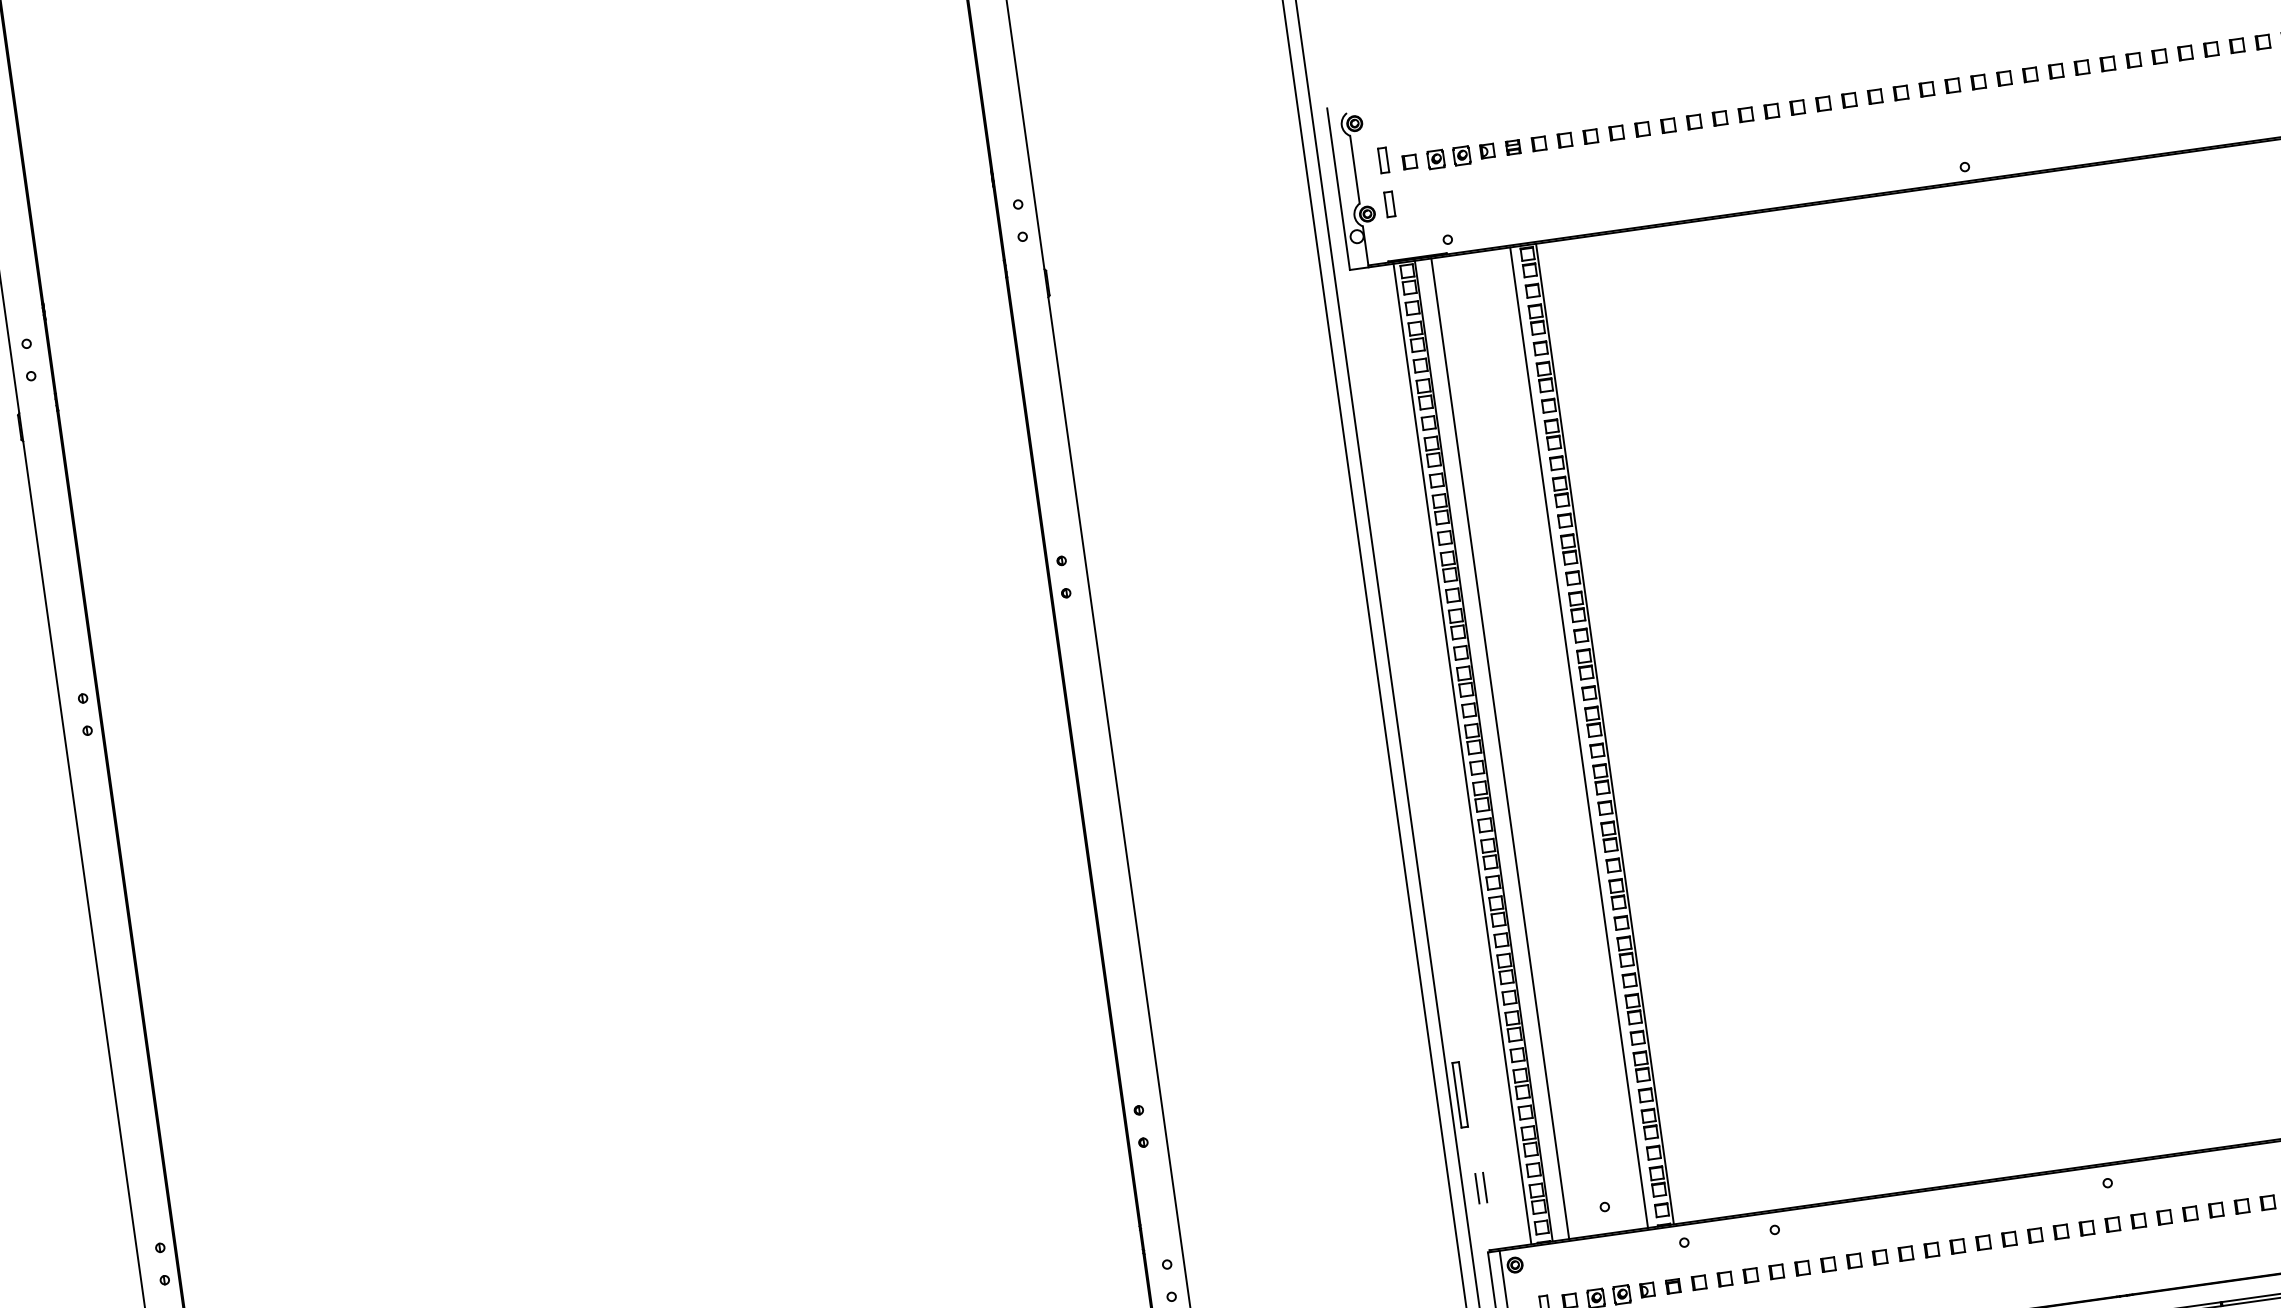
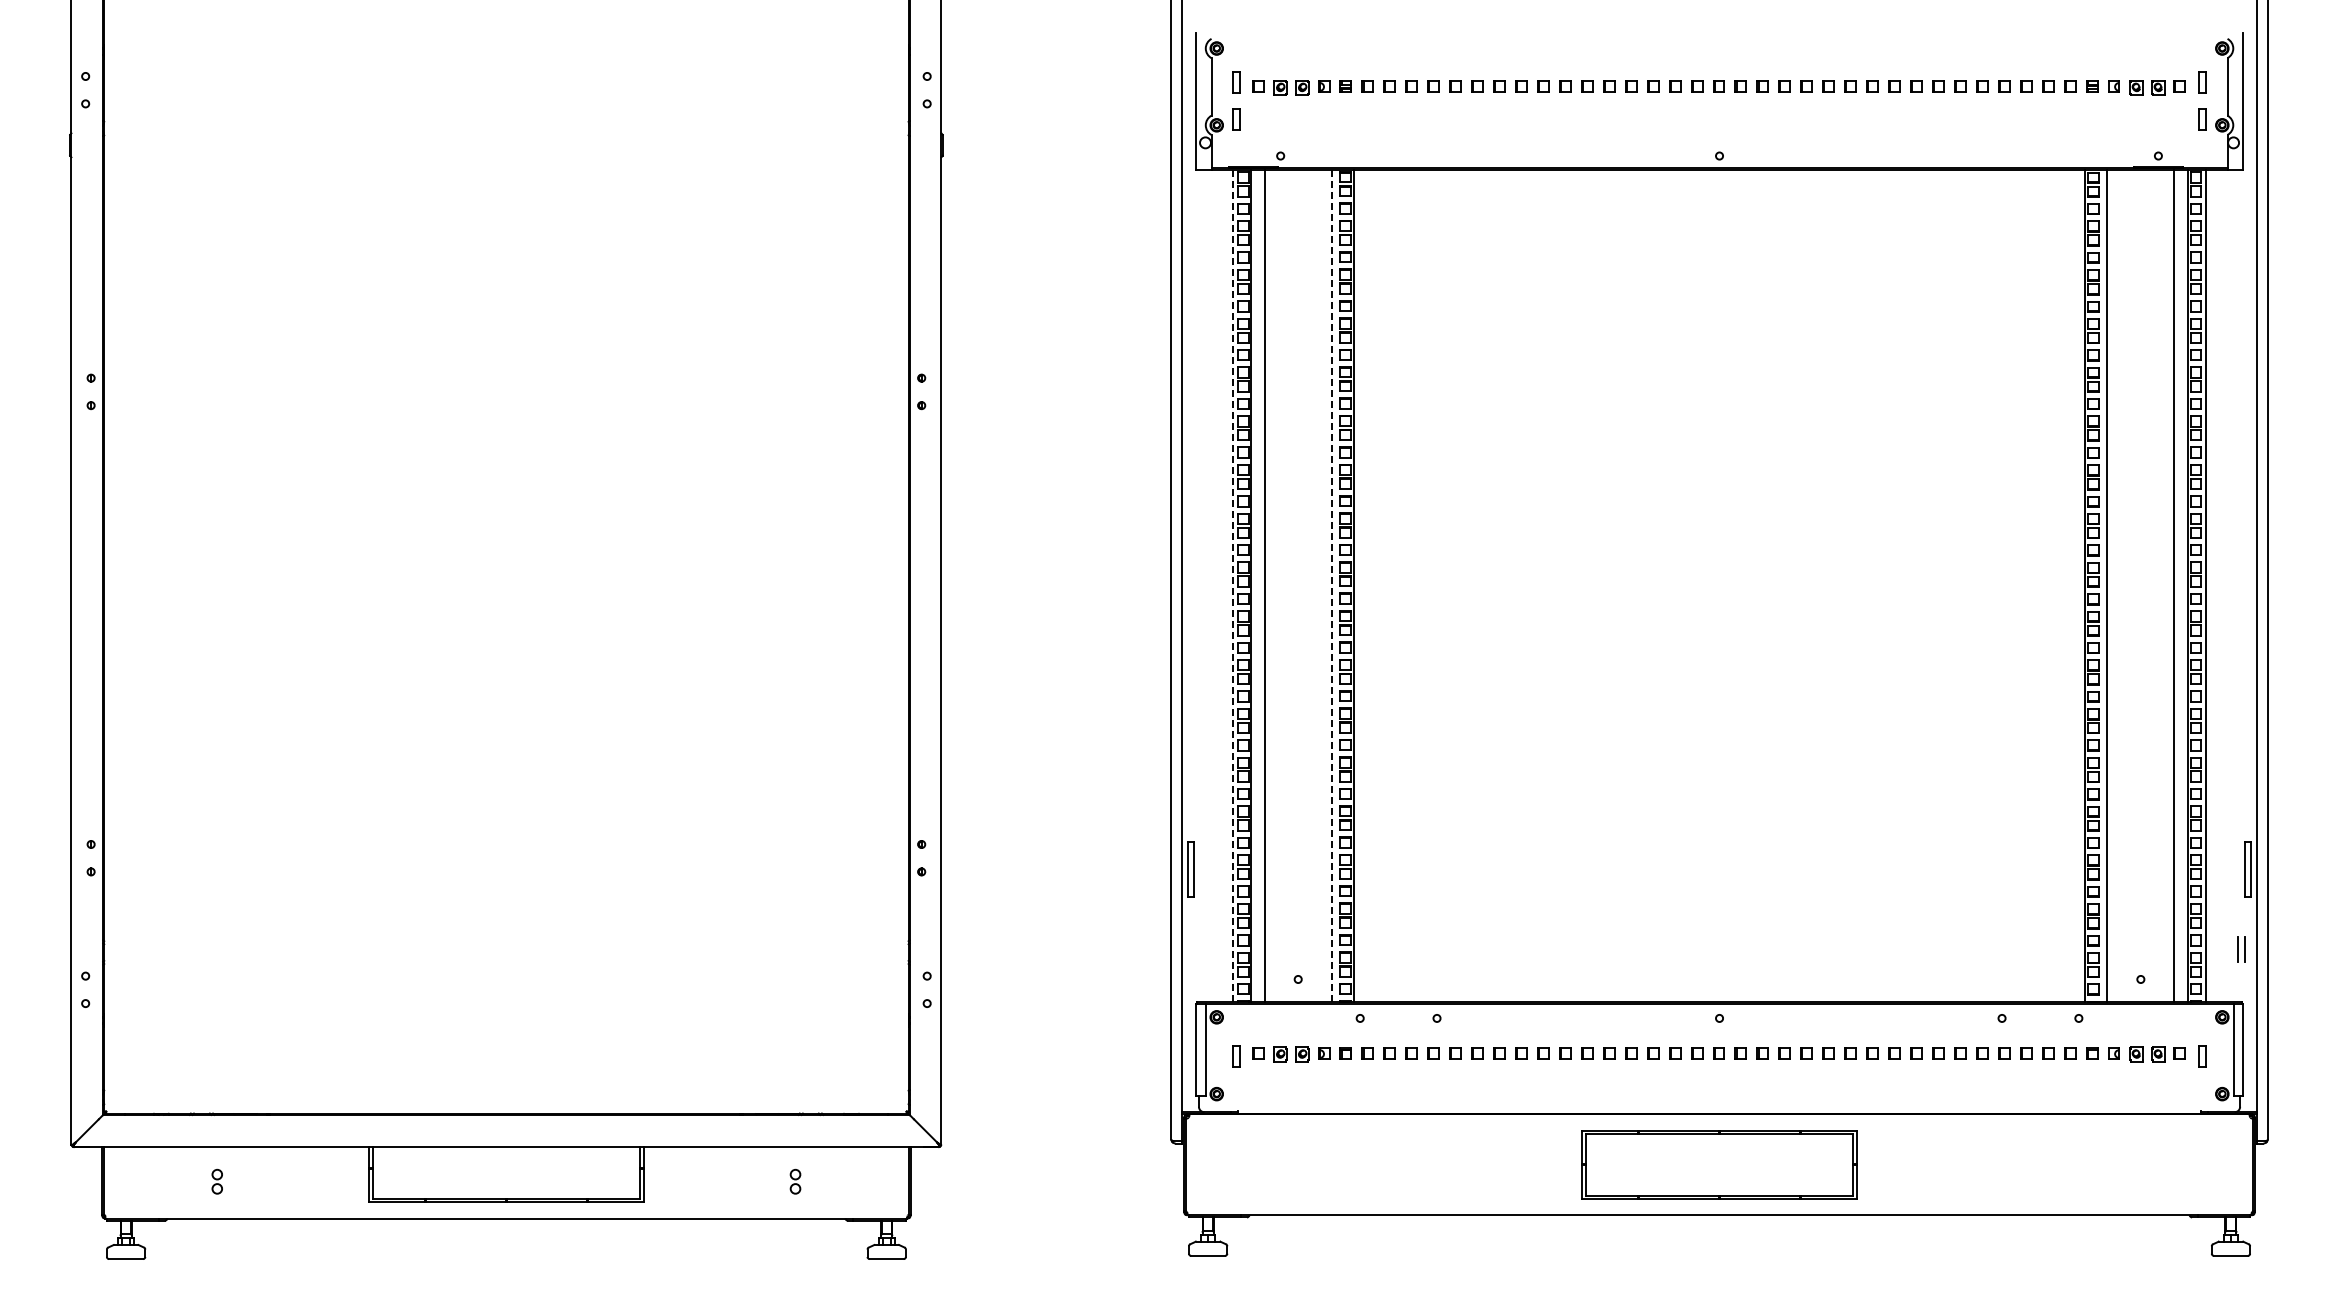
line: (1579, 738) -> (1331, 586), solid -> dashed
line: (1462, 754) -> (1232, 586), solid -> dashed
line: (1484, 1186) -> (1200, 948), removed
line: (1477, 1187) -> (1194, 948), removed

